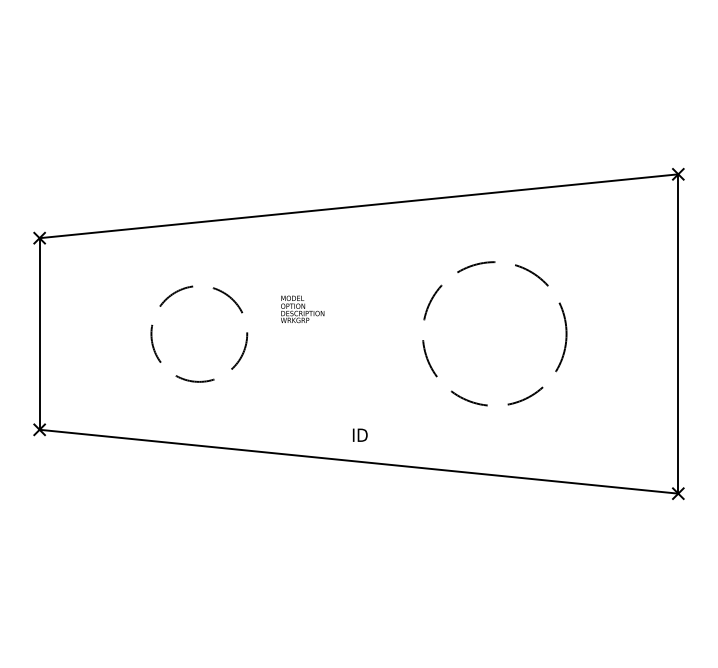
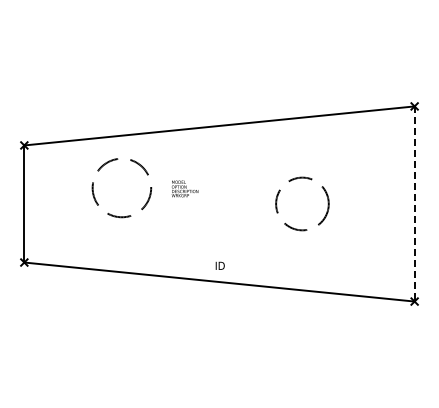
circle: (494, 333) -> (302, 203), size x0.6
circle: (198, 334) -> (121, 188), moved
line: (678, 334) -> (414, 204), solid -> dashed

